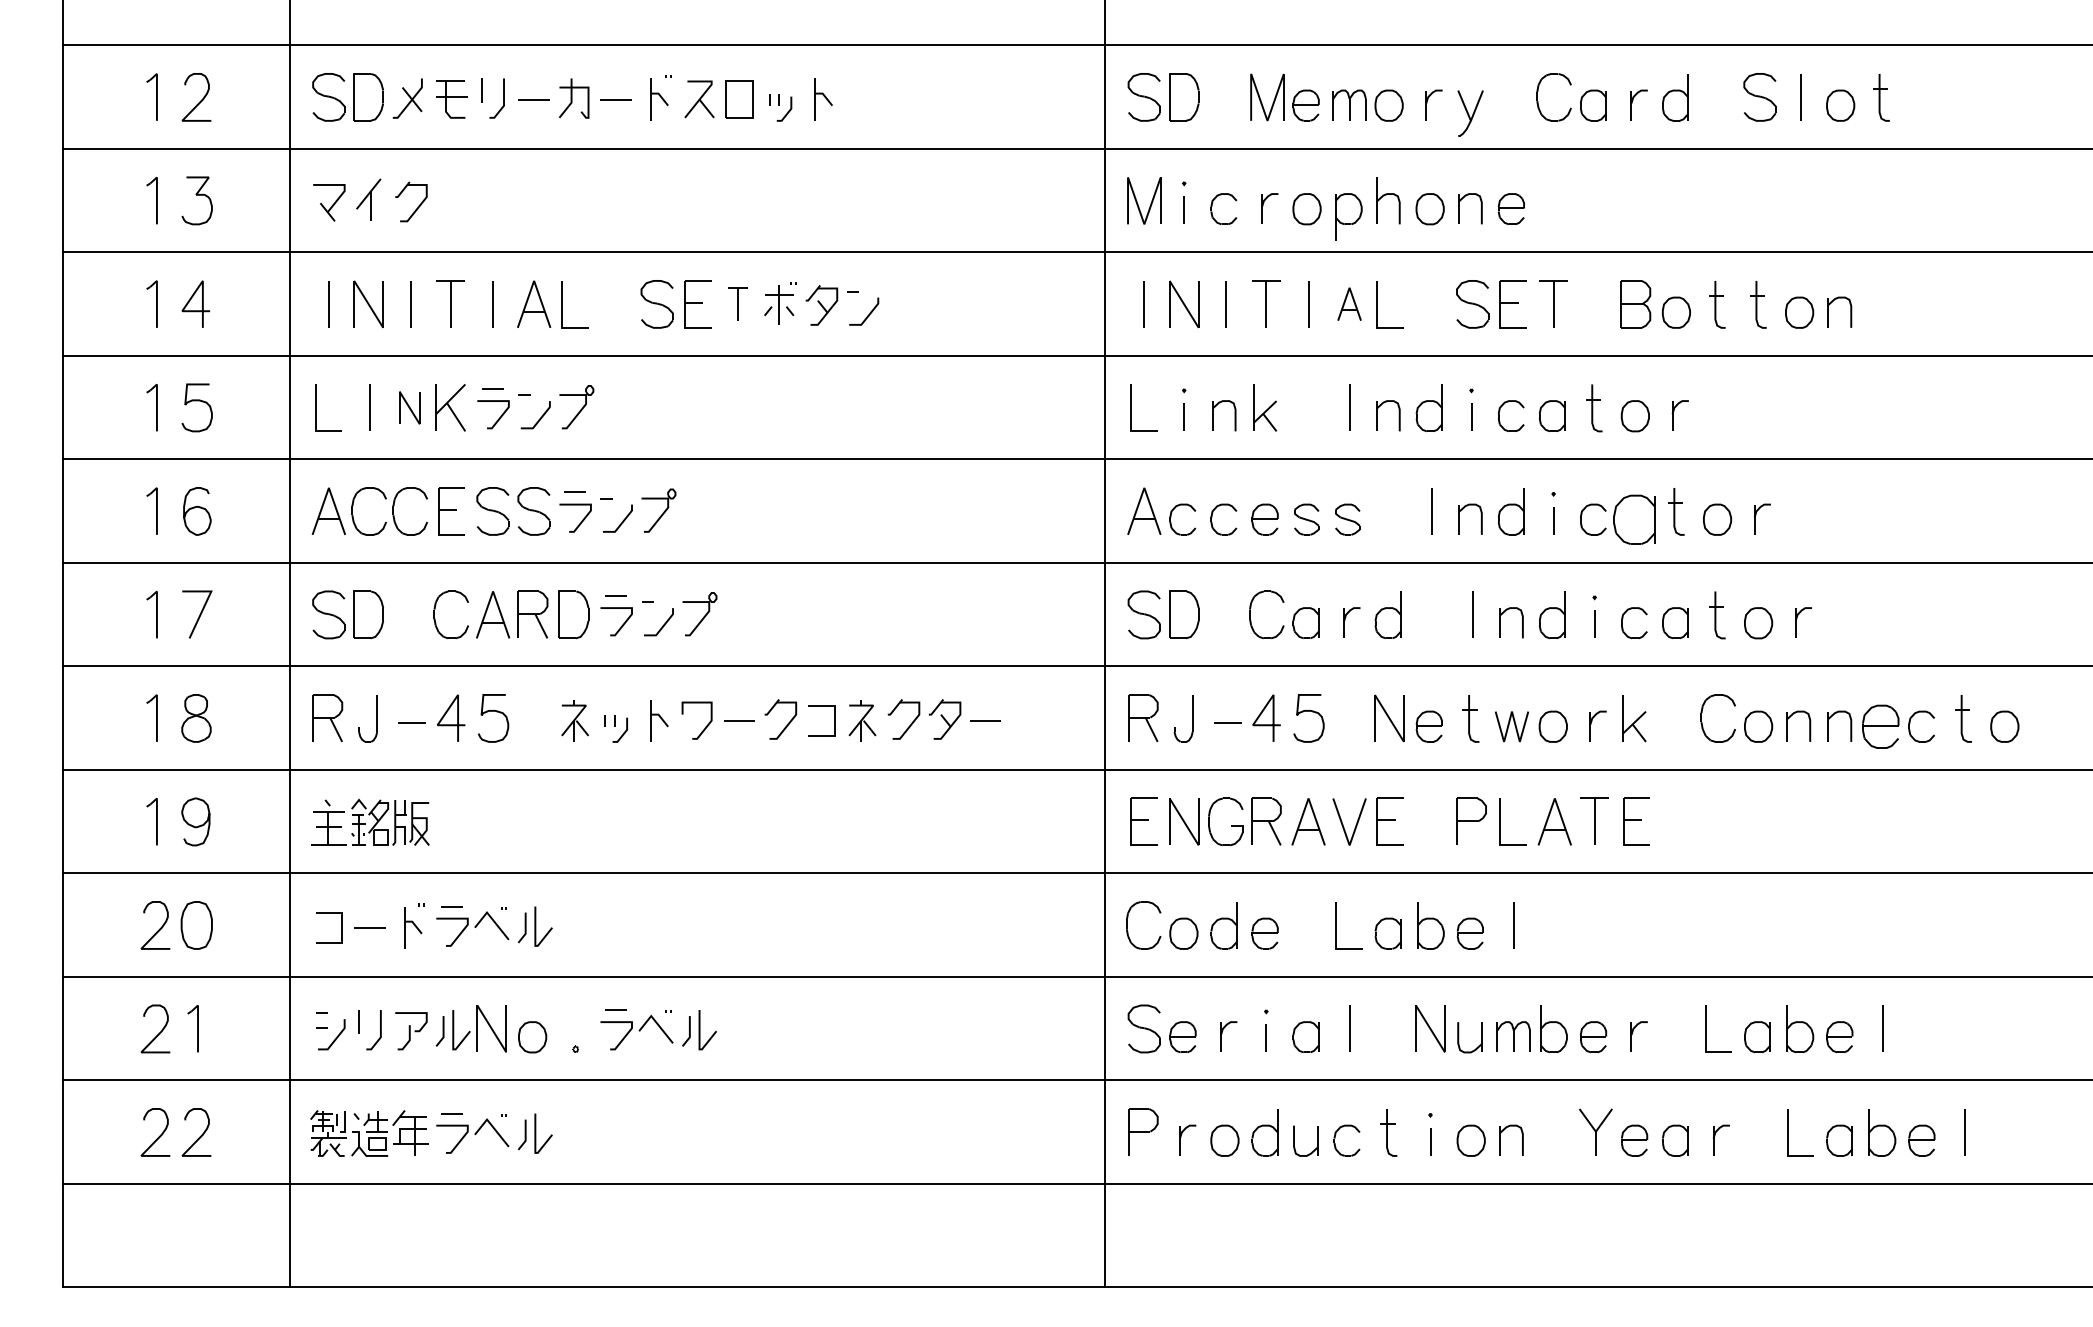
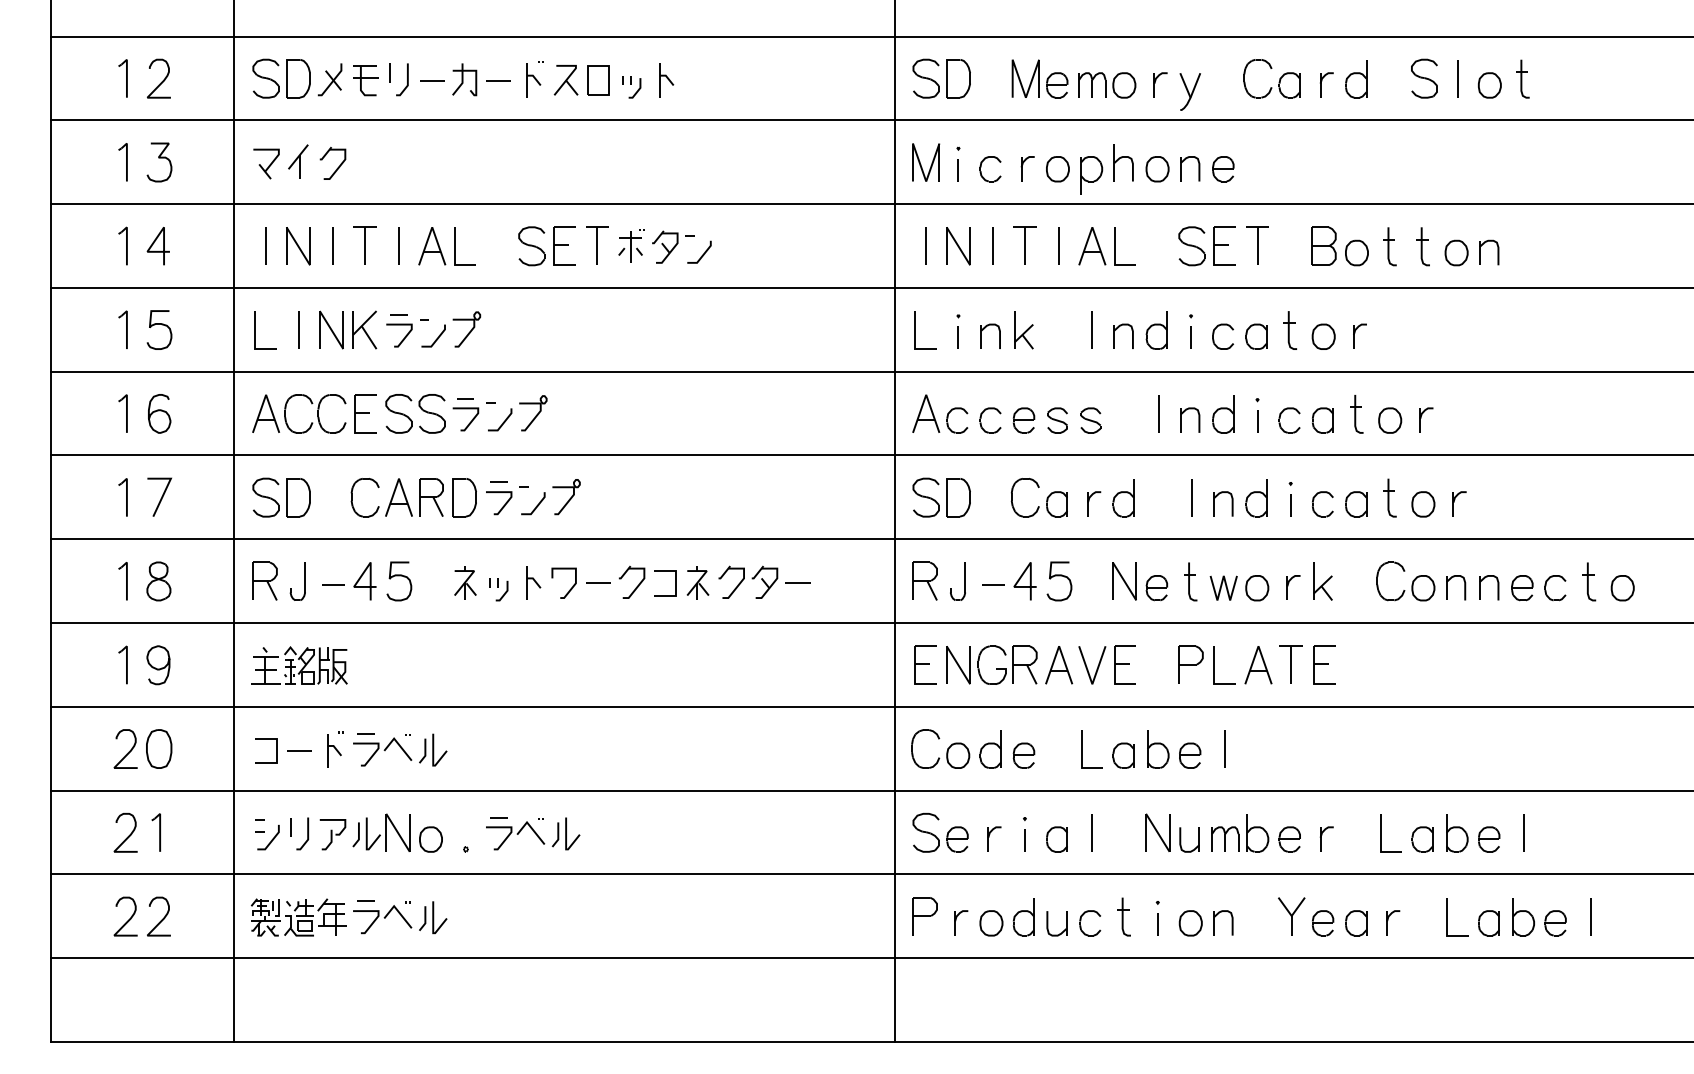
part: (738, 303) -> (597, 245), size x1.43
part: (1349, 303) -> (1092, 245), size x1.43
part: (409, 407) -> (331, 329), size x1.43
part: (1634, 519) -> (1322, 420), size x0.62
part: (1880, 726) -> (1522, 587), size x0.71

